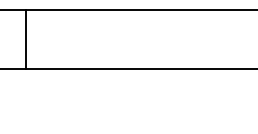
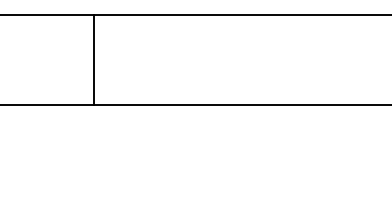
line: (26, 39) -> (95, 59), moved

